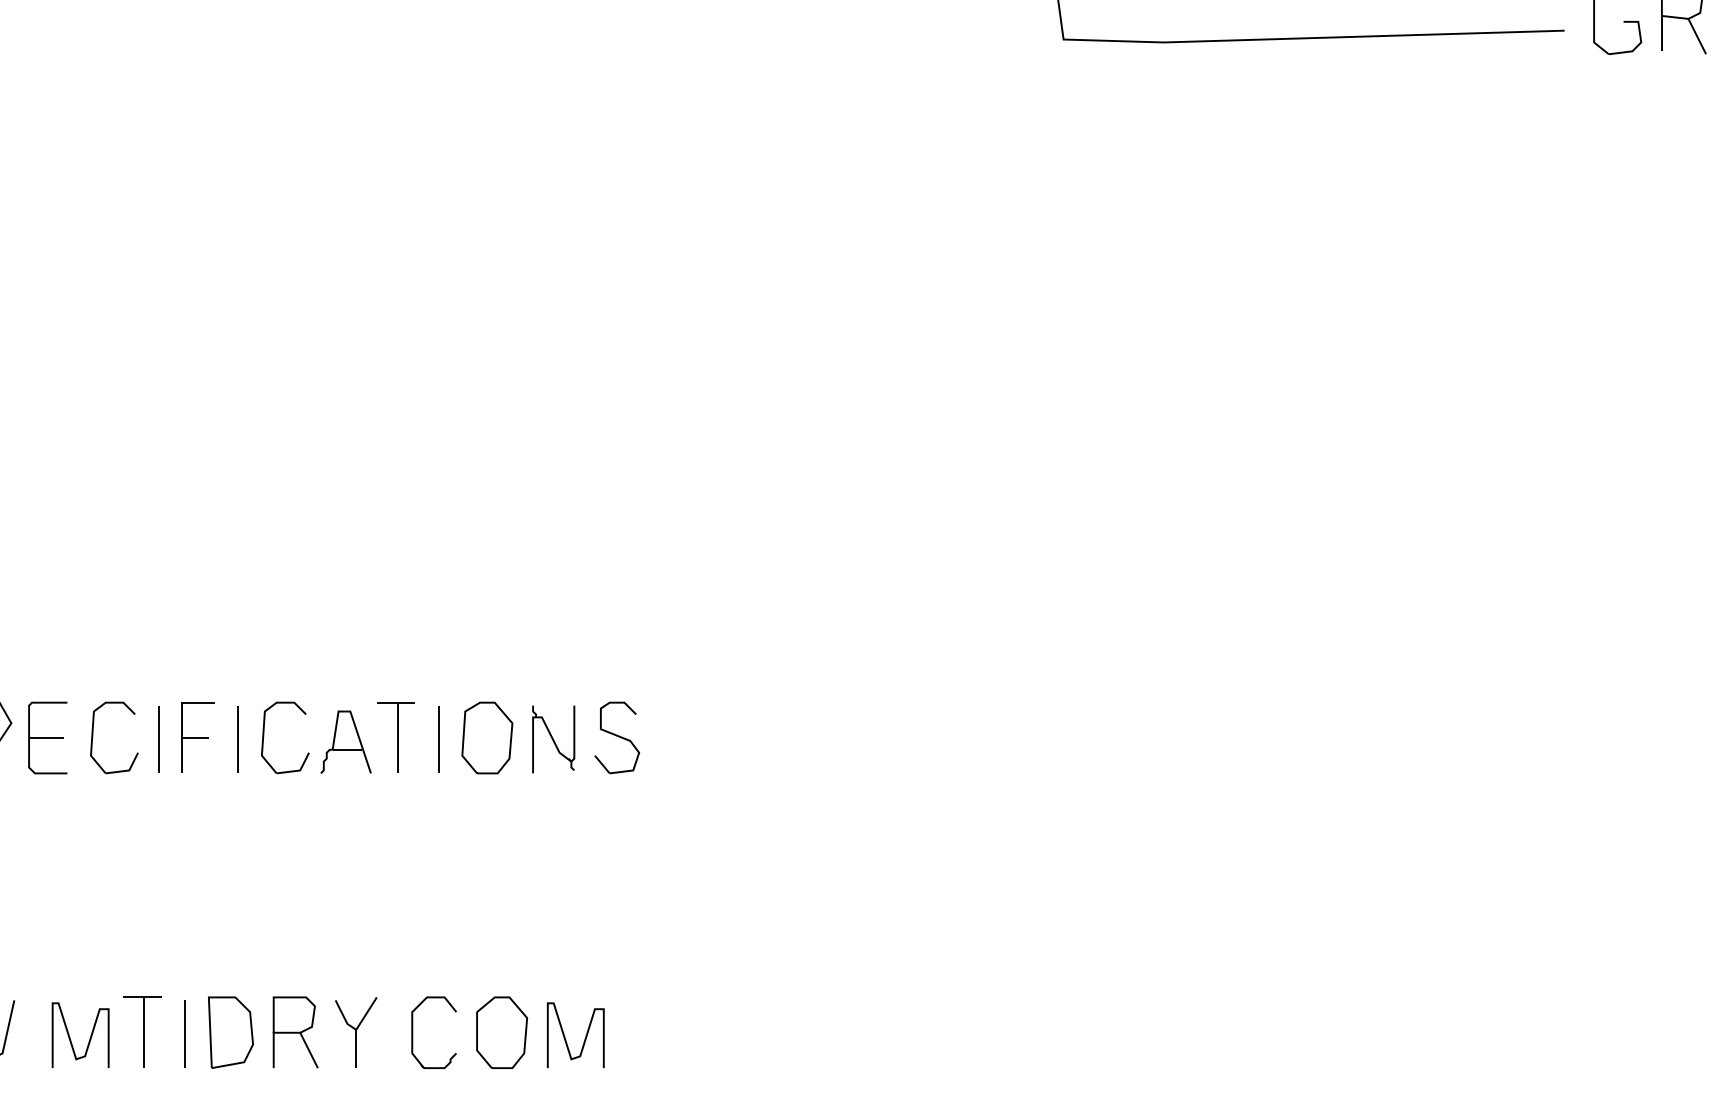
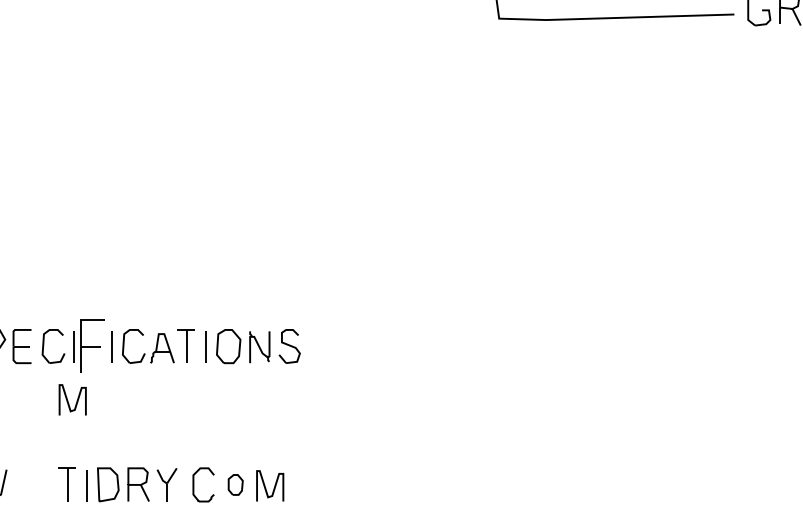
part: (197, 735) -> (92, 345), size x1.6
part: (501, 1031) -> (235, 484), size x0.6
curve: (71, 1036) -> (68, 400), moved

